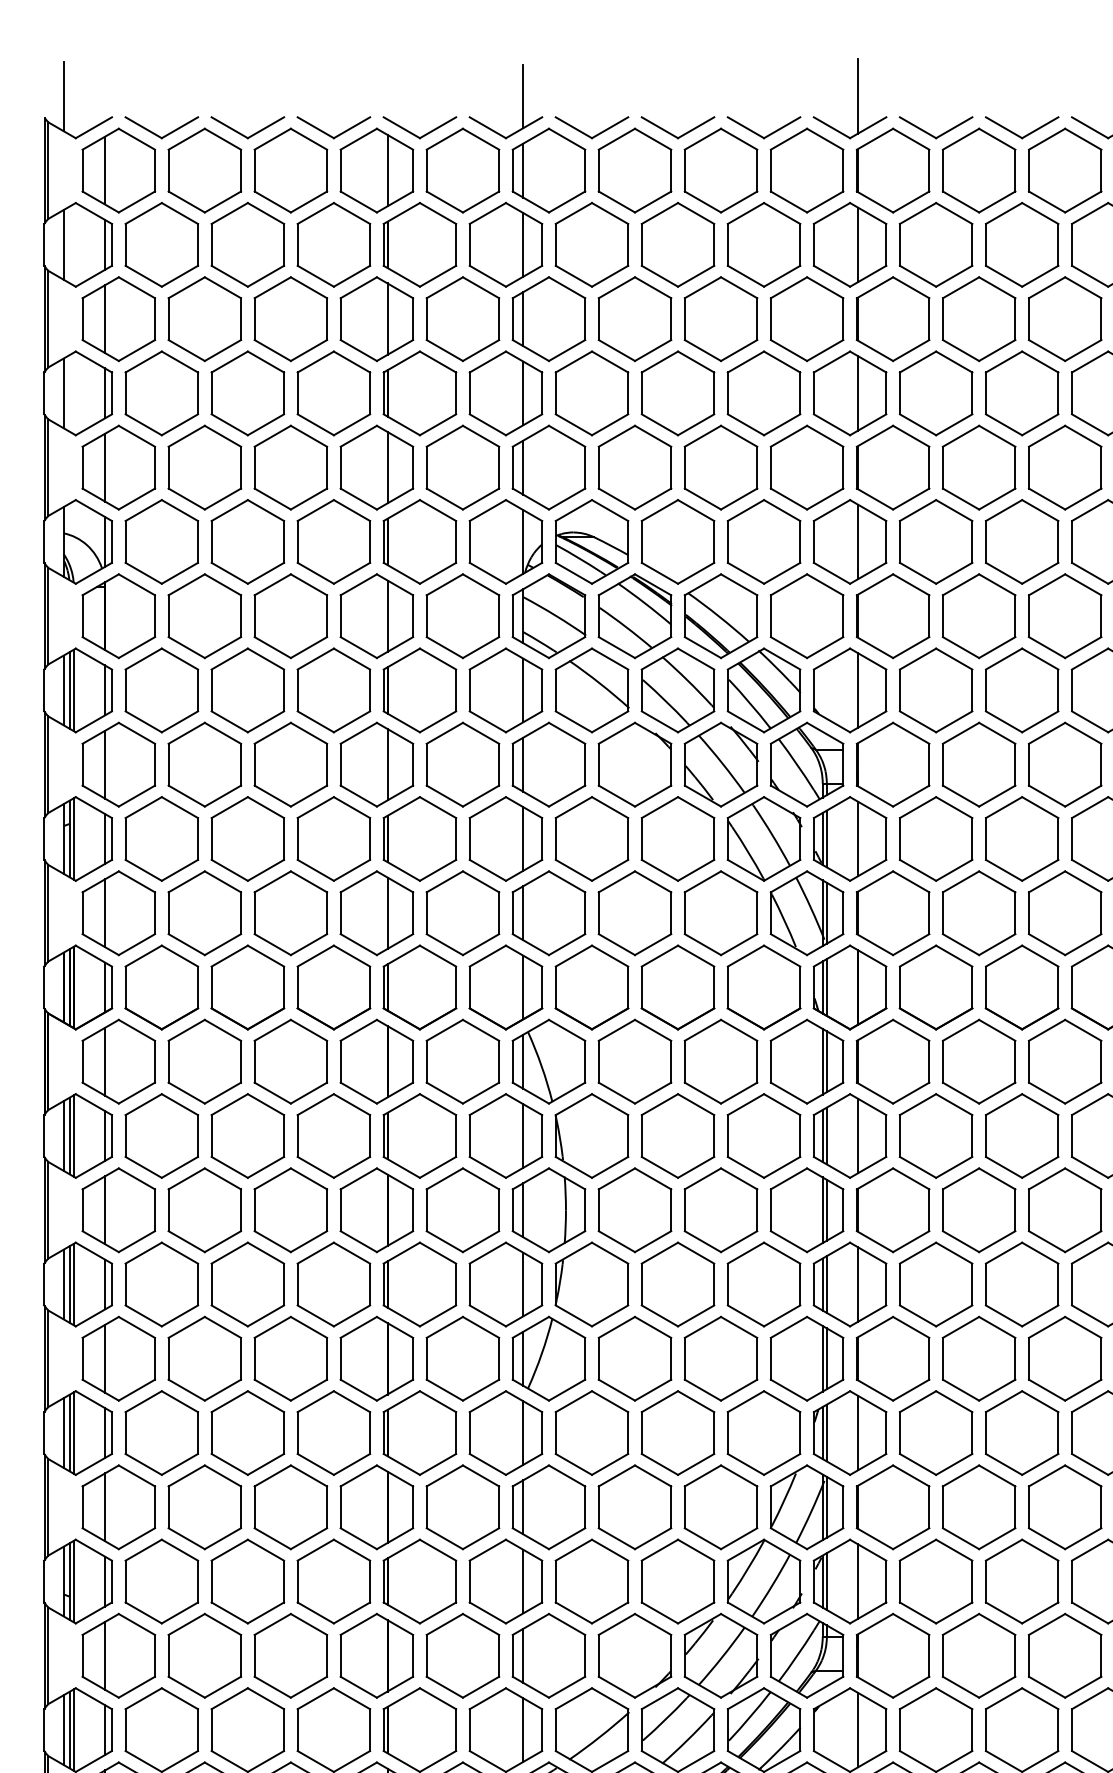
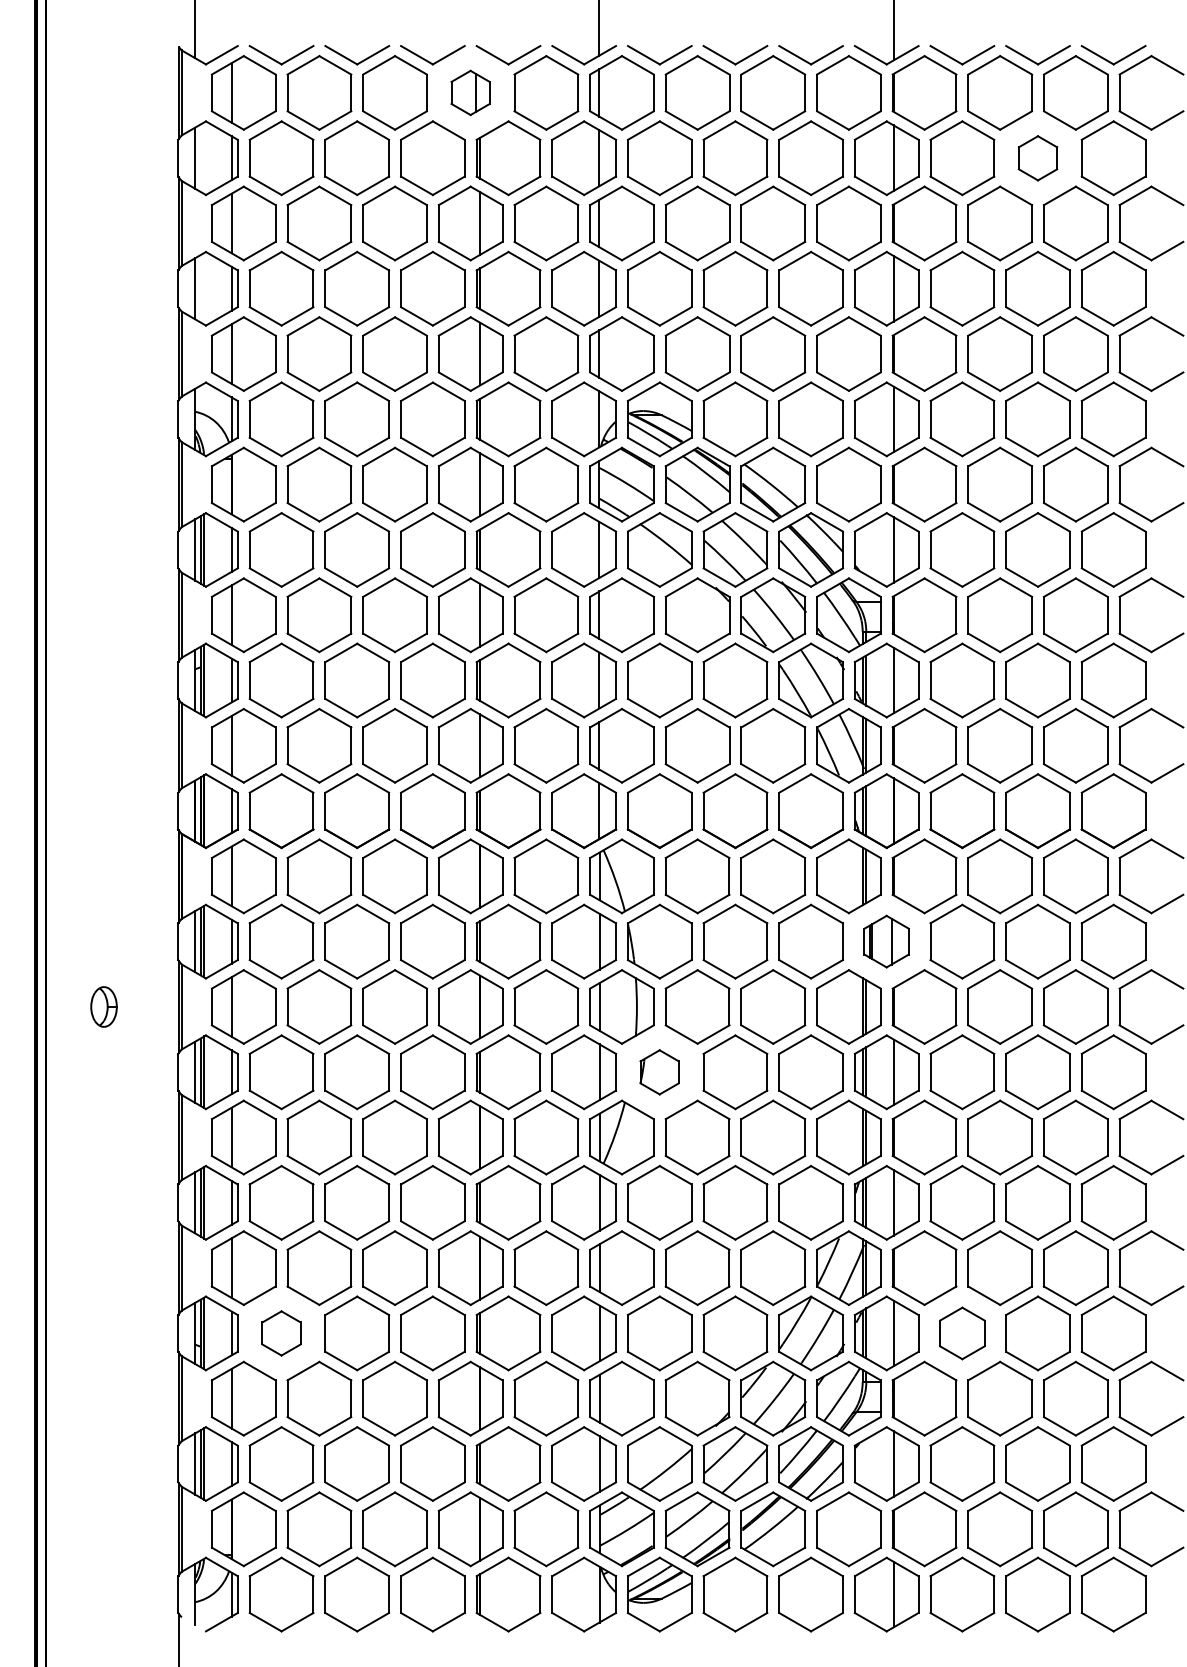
part: (376, 170) -> (470, 92), size x0.6
part: (1021, 245) -> (1037, 158), size x0.6
part: (849, 1135) -> (886, 941), size x0.7
part: (591, 1284) -> (659, 1072), size x0.6
part: (161, 1581) -> (281, 1333), size x0.6
part: (936, 1581) -> (962, 1333), size x0.7

